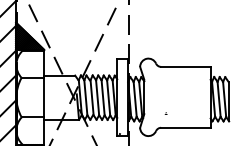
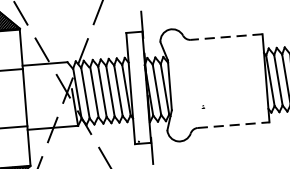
line: (185, 66) -> (226, 36), solid -> dashed
line: (185, 127) -> (232, 124), solid -> dashed

